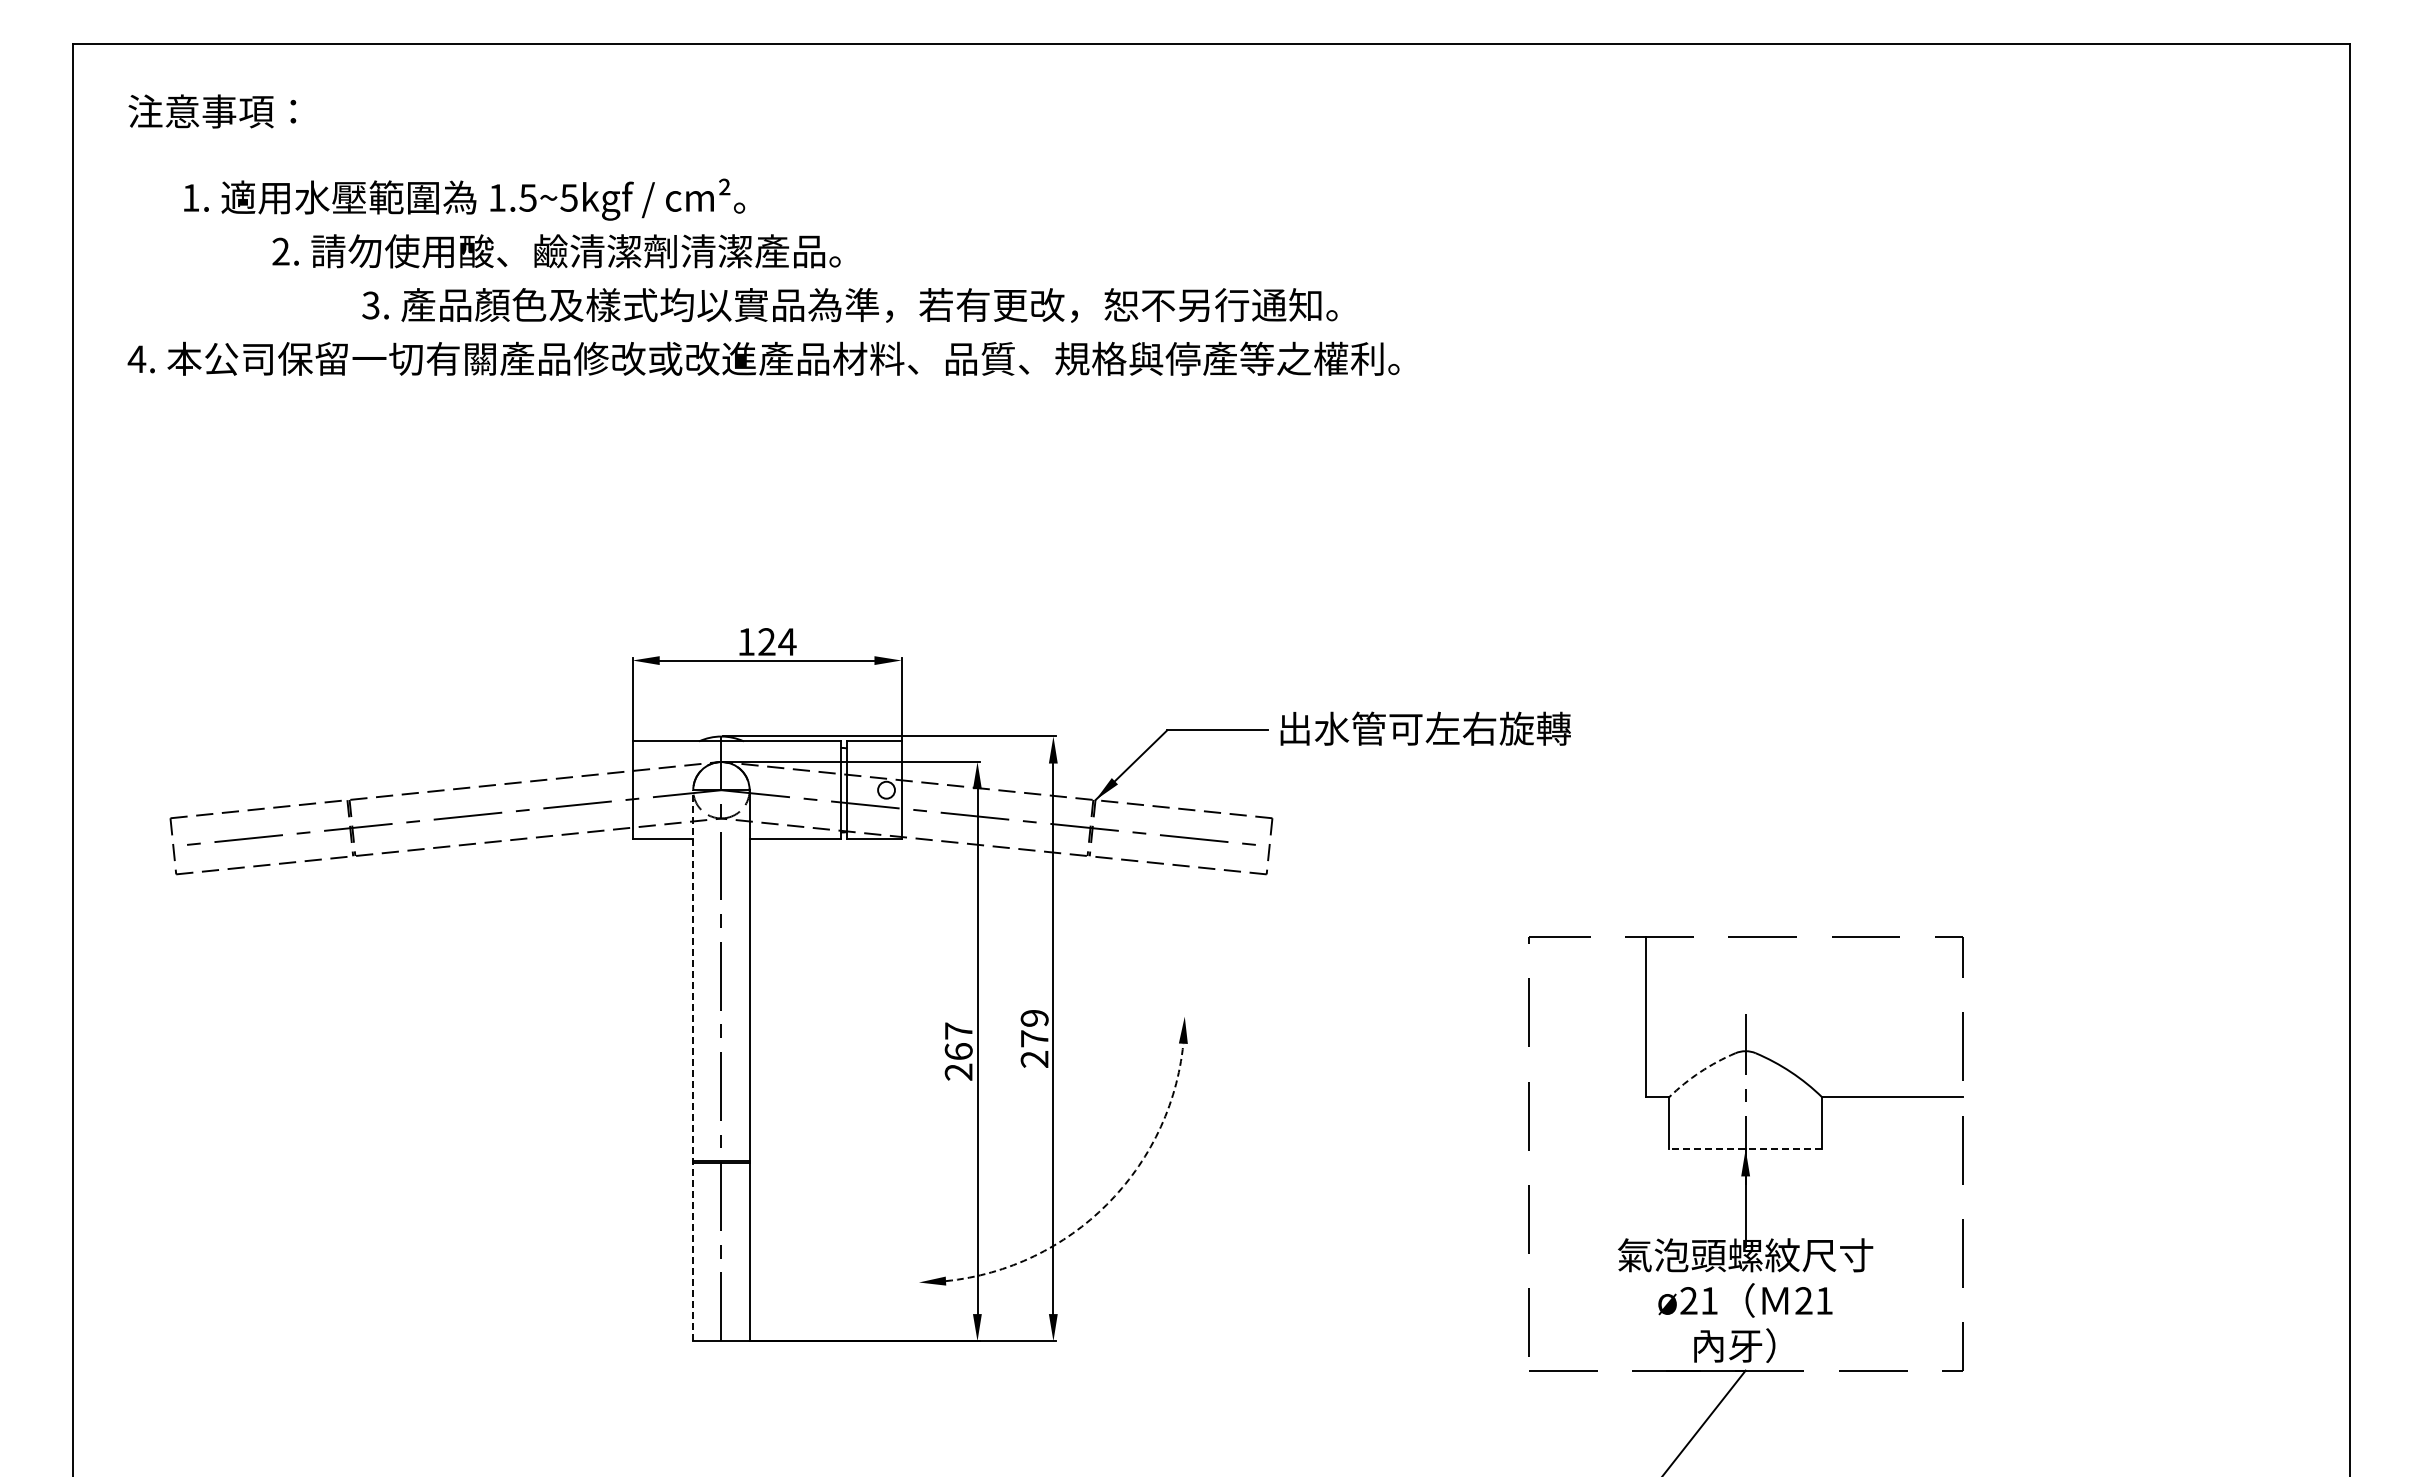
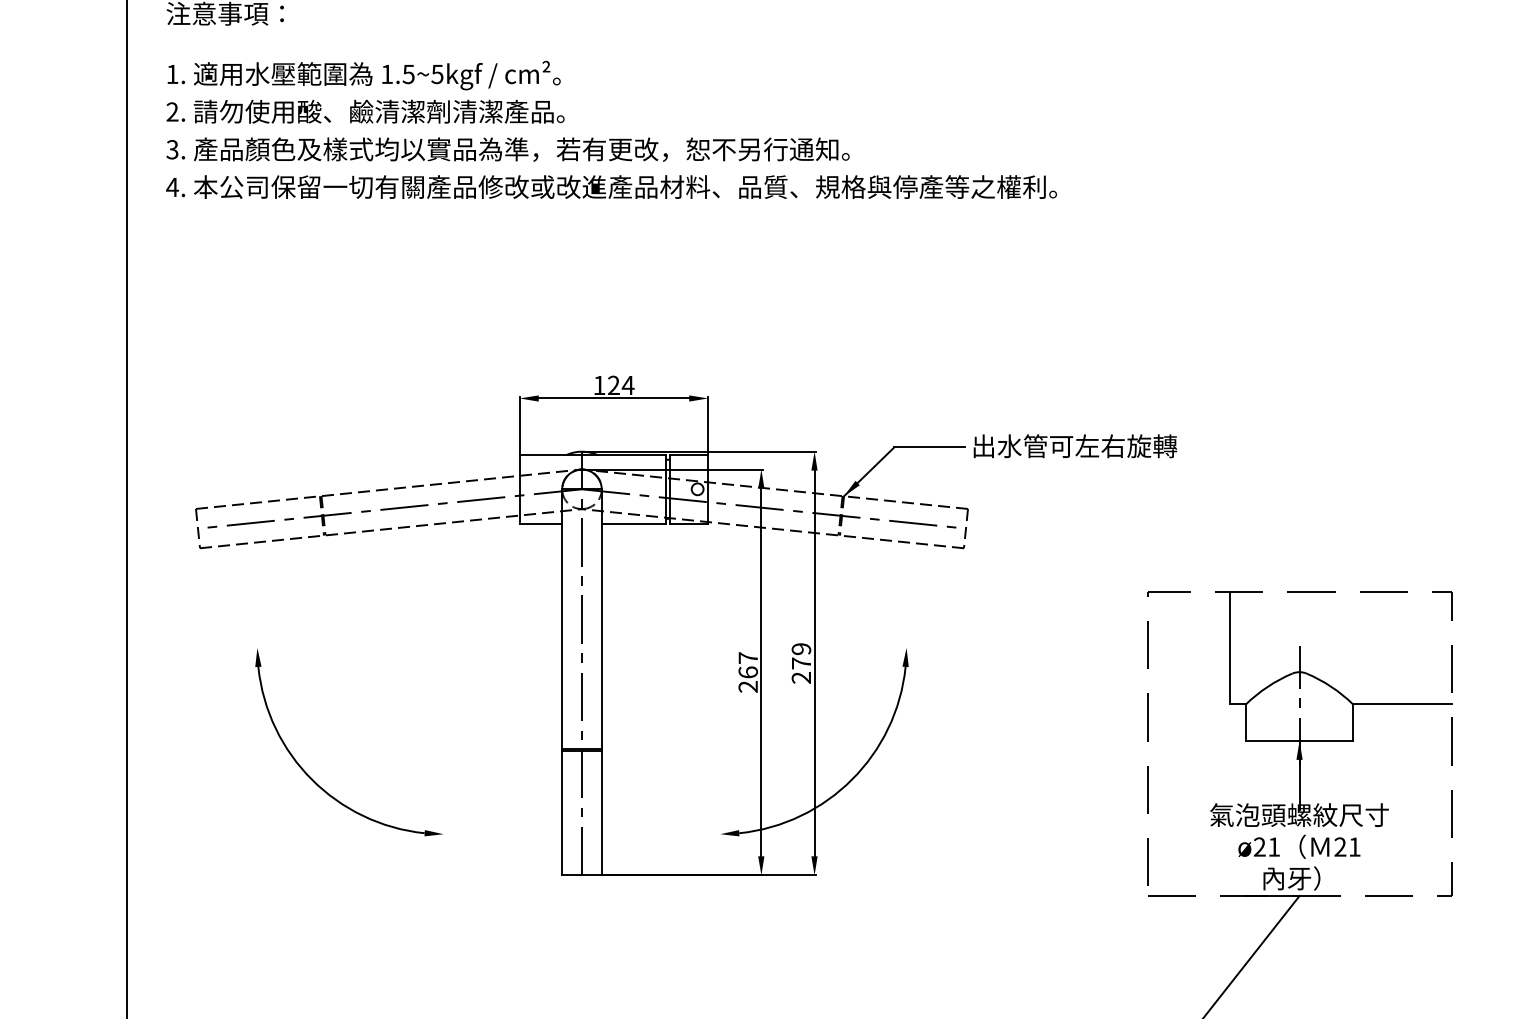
text: (464, 199) -> (364, 75), moved
text: (556, 251) -> (365, 111), moved
text: (849, 305) -> (507, 149), moved
line: (693, 1065) -> (562, 682), dashed -> solid
arc: (1700, 1072) -> (1267, 687), dashed -> solid
line: (1745, 1149) -> (1299, 741), dashed -> solid
part: (336, 1203) -> (312, 778), added
arc: (1106, 1204) -> (851, 779), dashed -> solid

